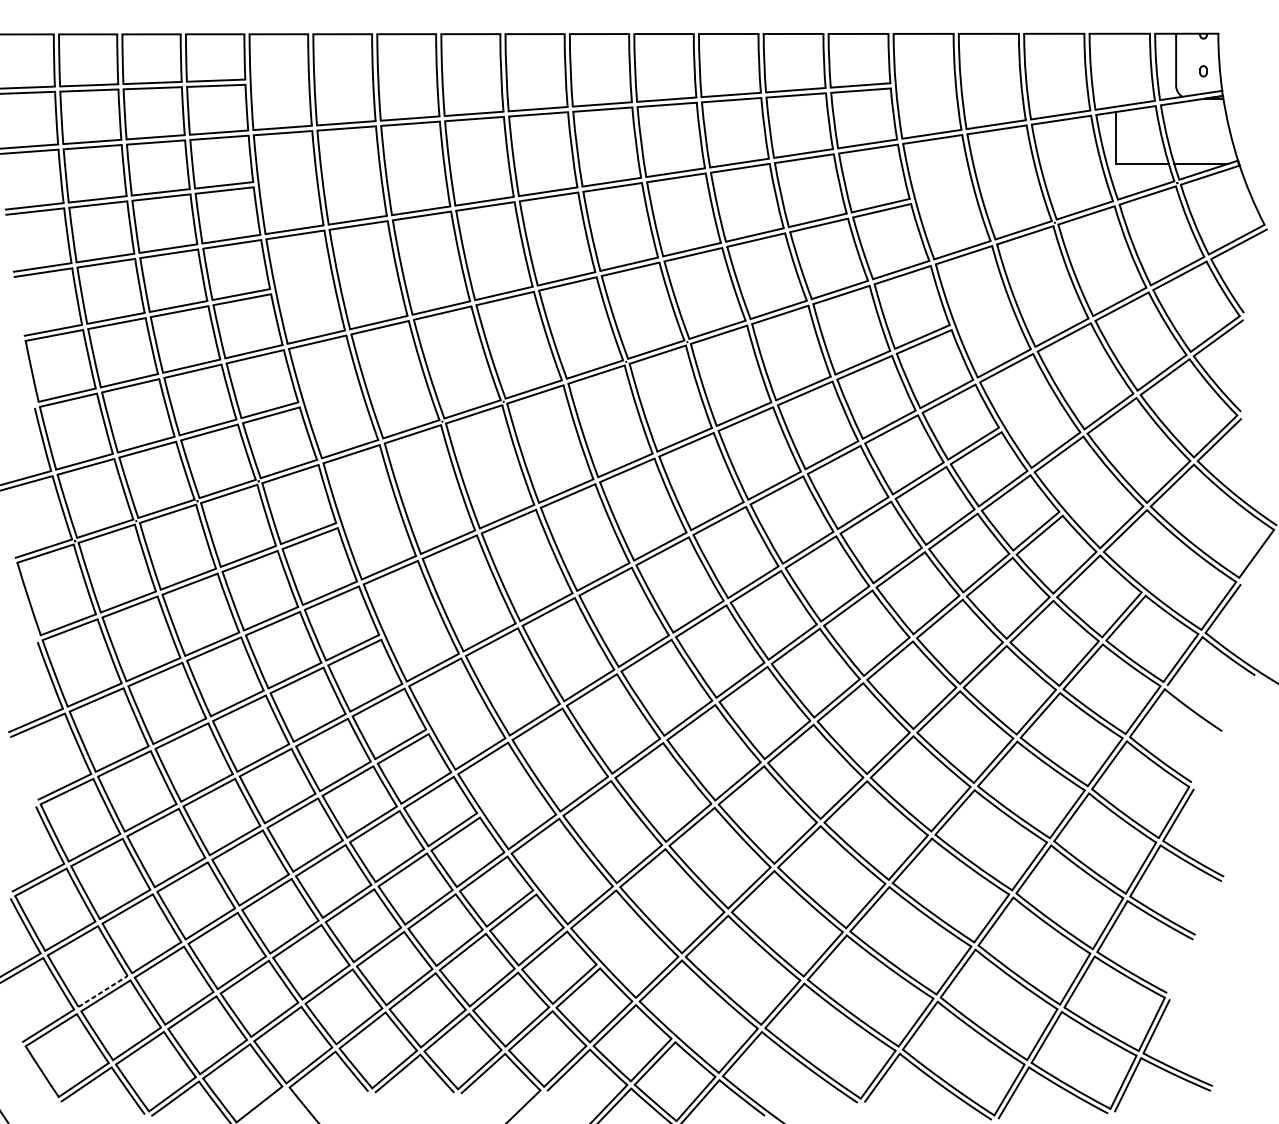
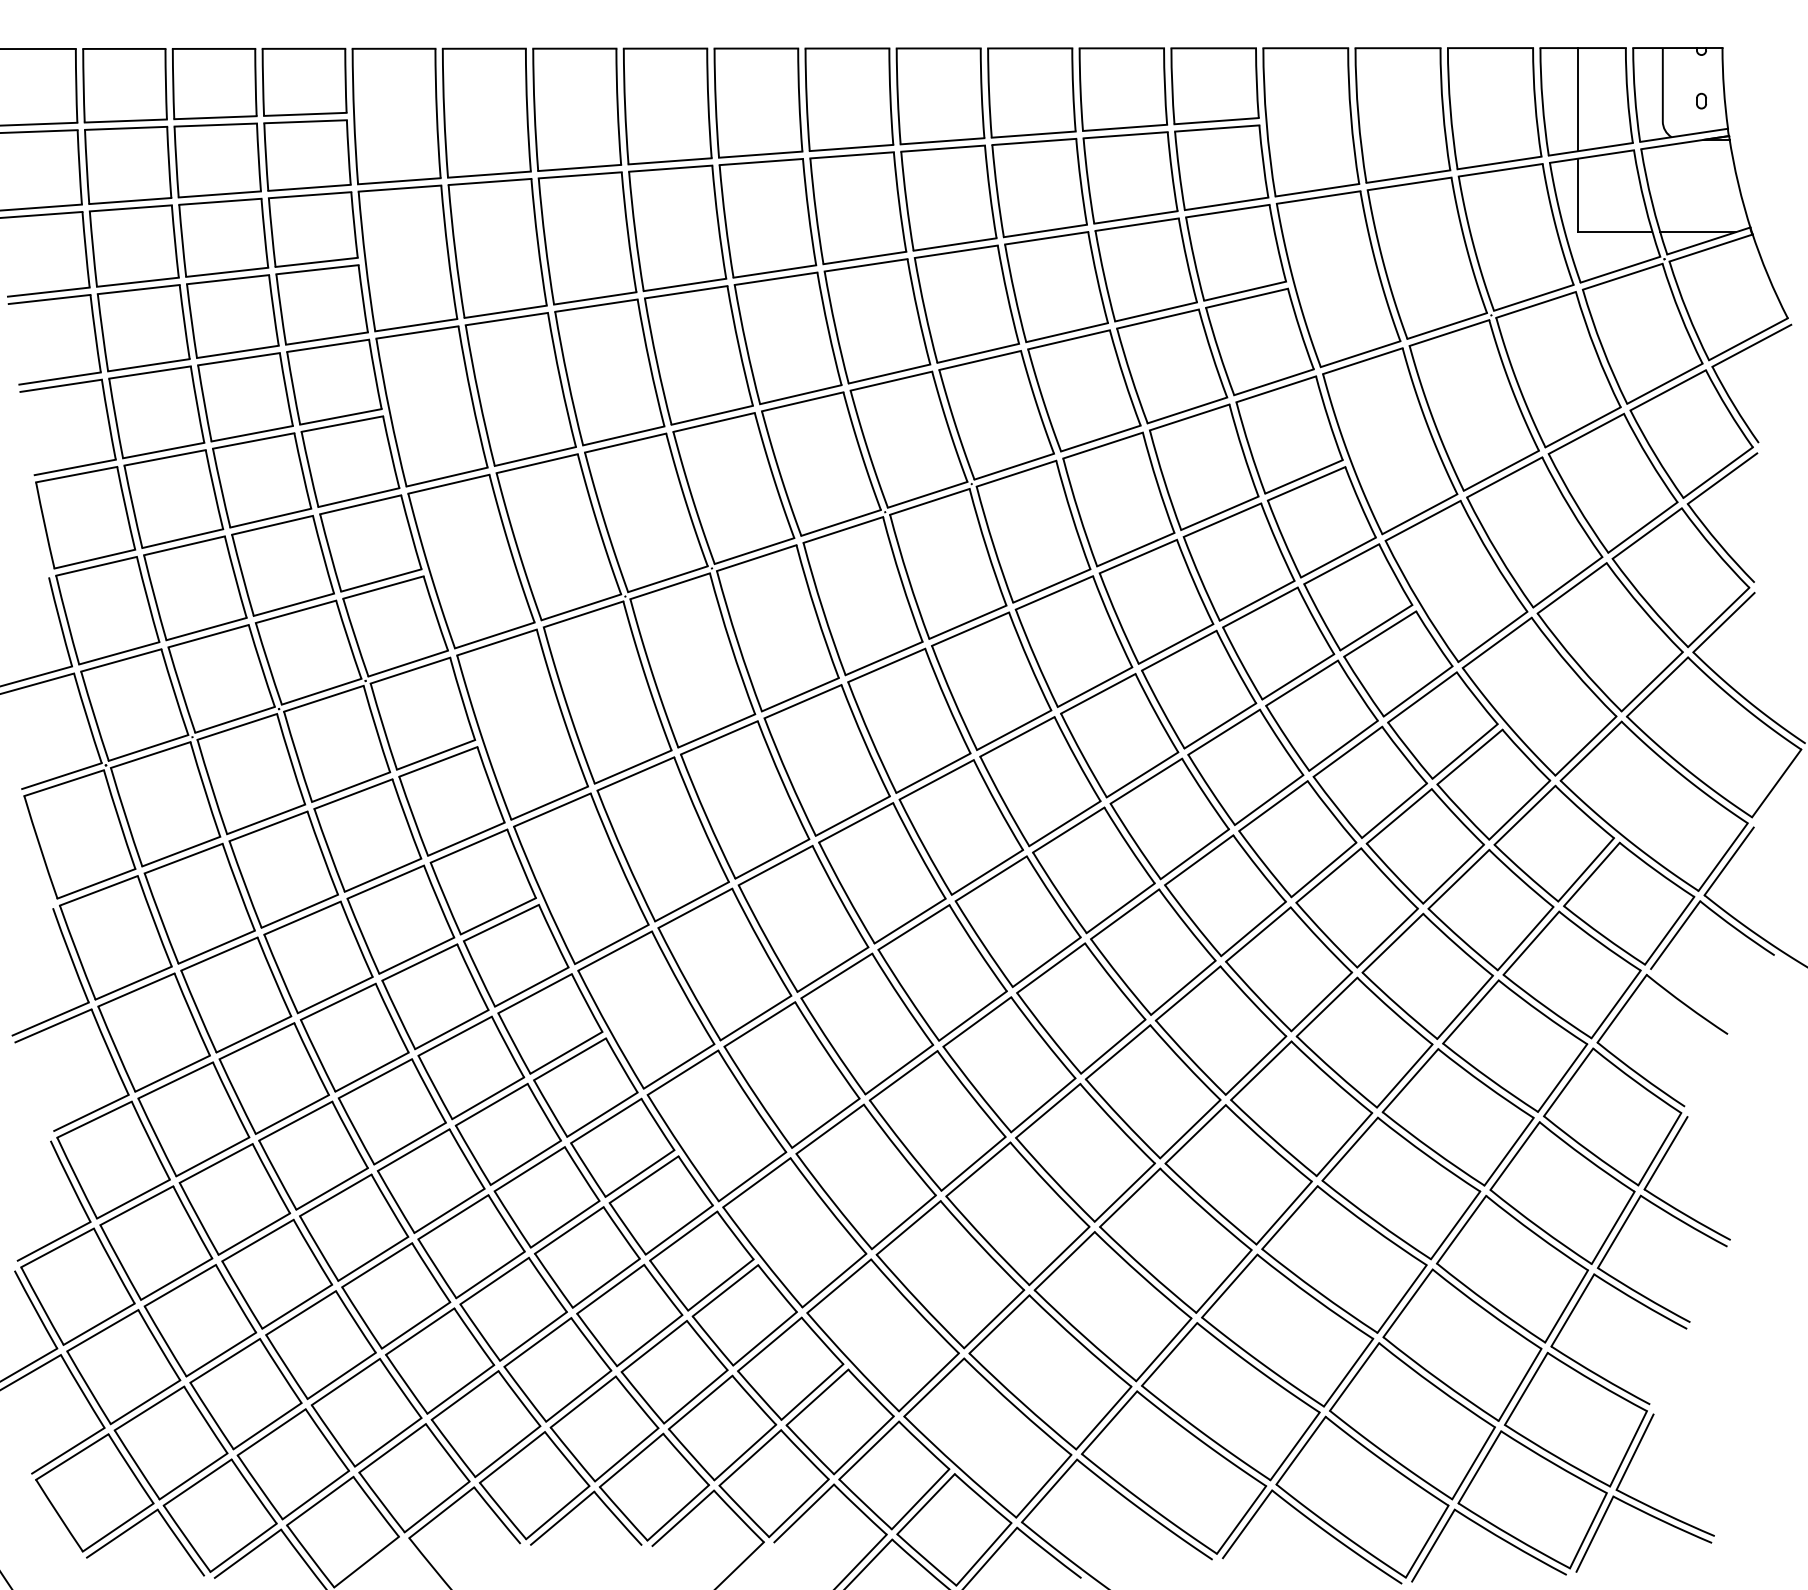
line: (1115, 70) -> (1577, 99), added
line: (103, 990) -> (145, 1401), dashed -> solid

